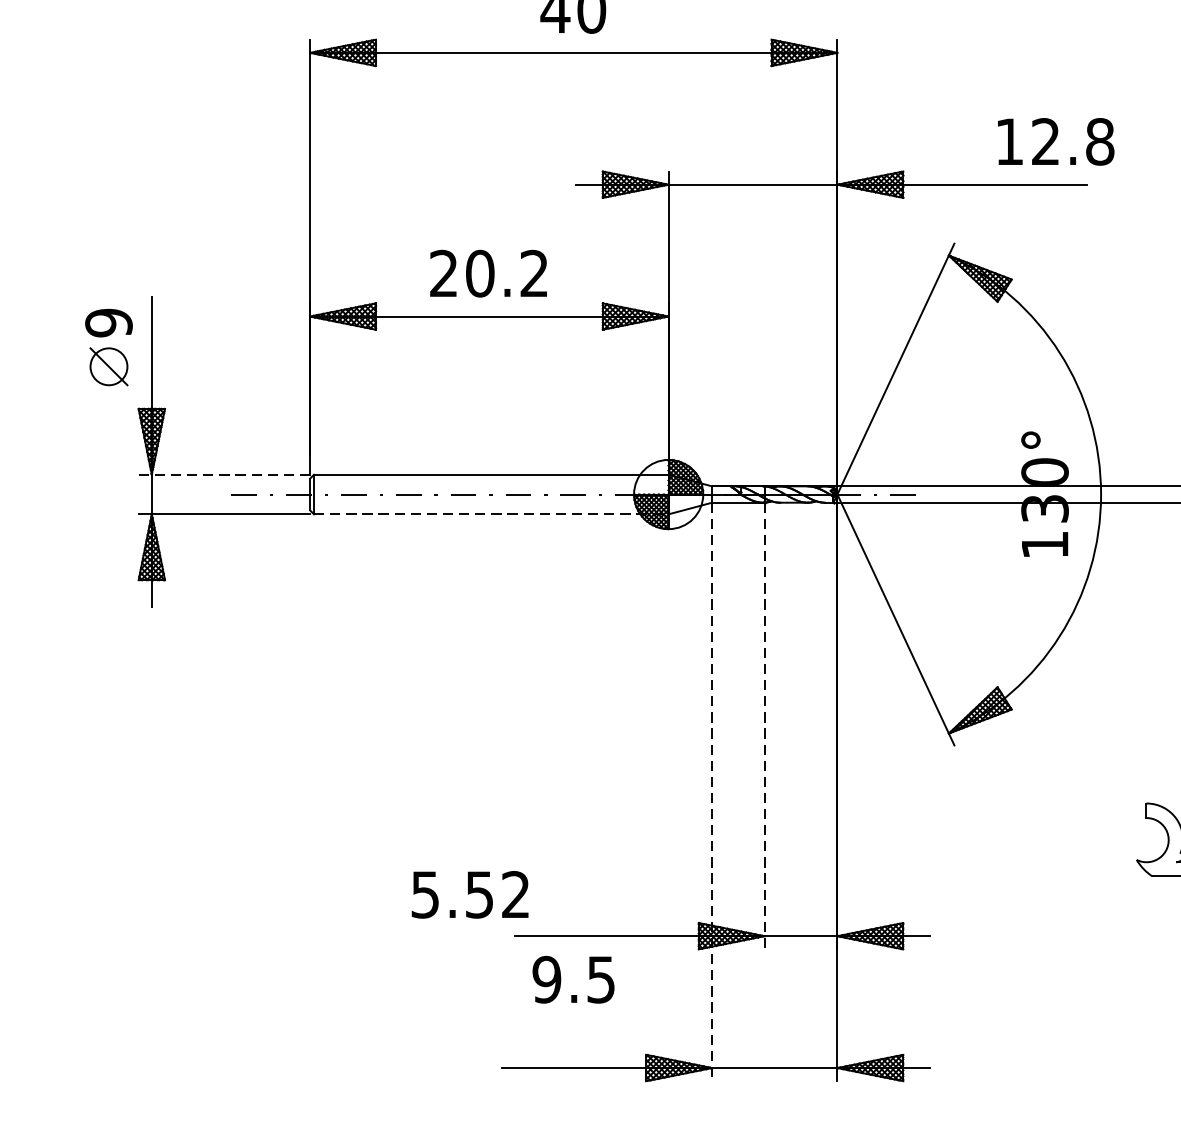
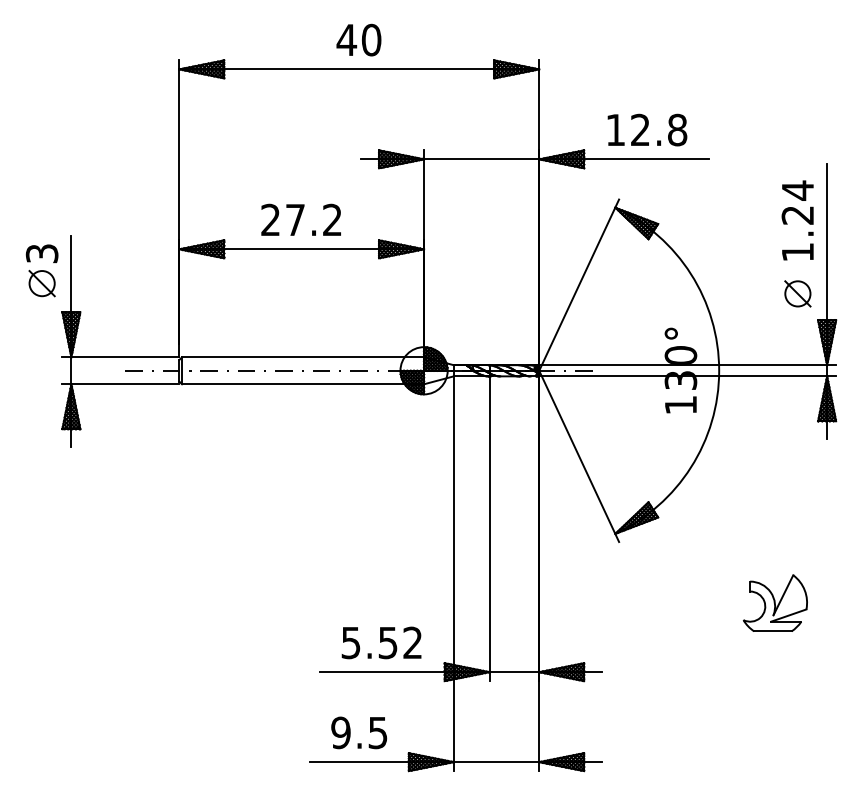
text: (1056, 140) -> (647, 129), moved
text: (480, 272) -> (295, 219), 20.2 -> 27.2
text: (109, 322) -> (42, 253), 9 -> 3
line: (225, 475) -> (121, 357), dashed -> solid
line: (491, 514) -> (303, 384), dashed -> solid
line: (764, 727) -> (489, 529), dashed -> solid
line: (711, 793) -> (453, 574), dashed -> solid
text: (469, 894) -> (381, 642), moved
text: (574, 979) -> (359, 732), moved

